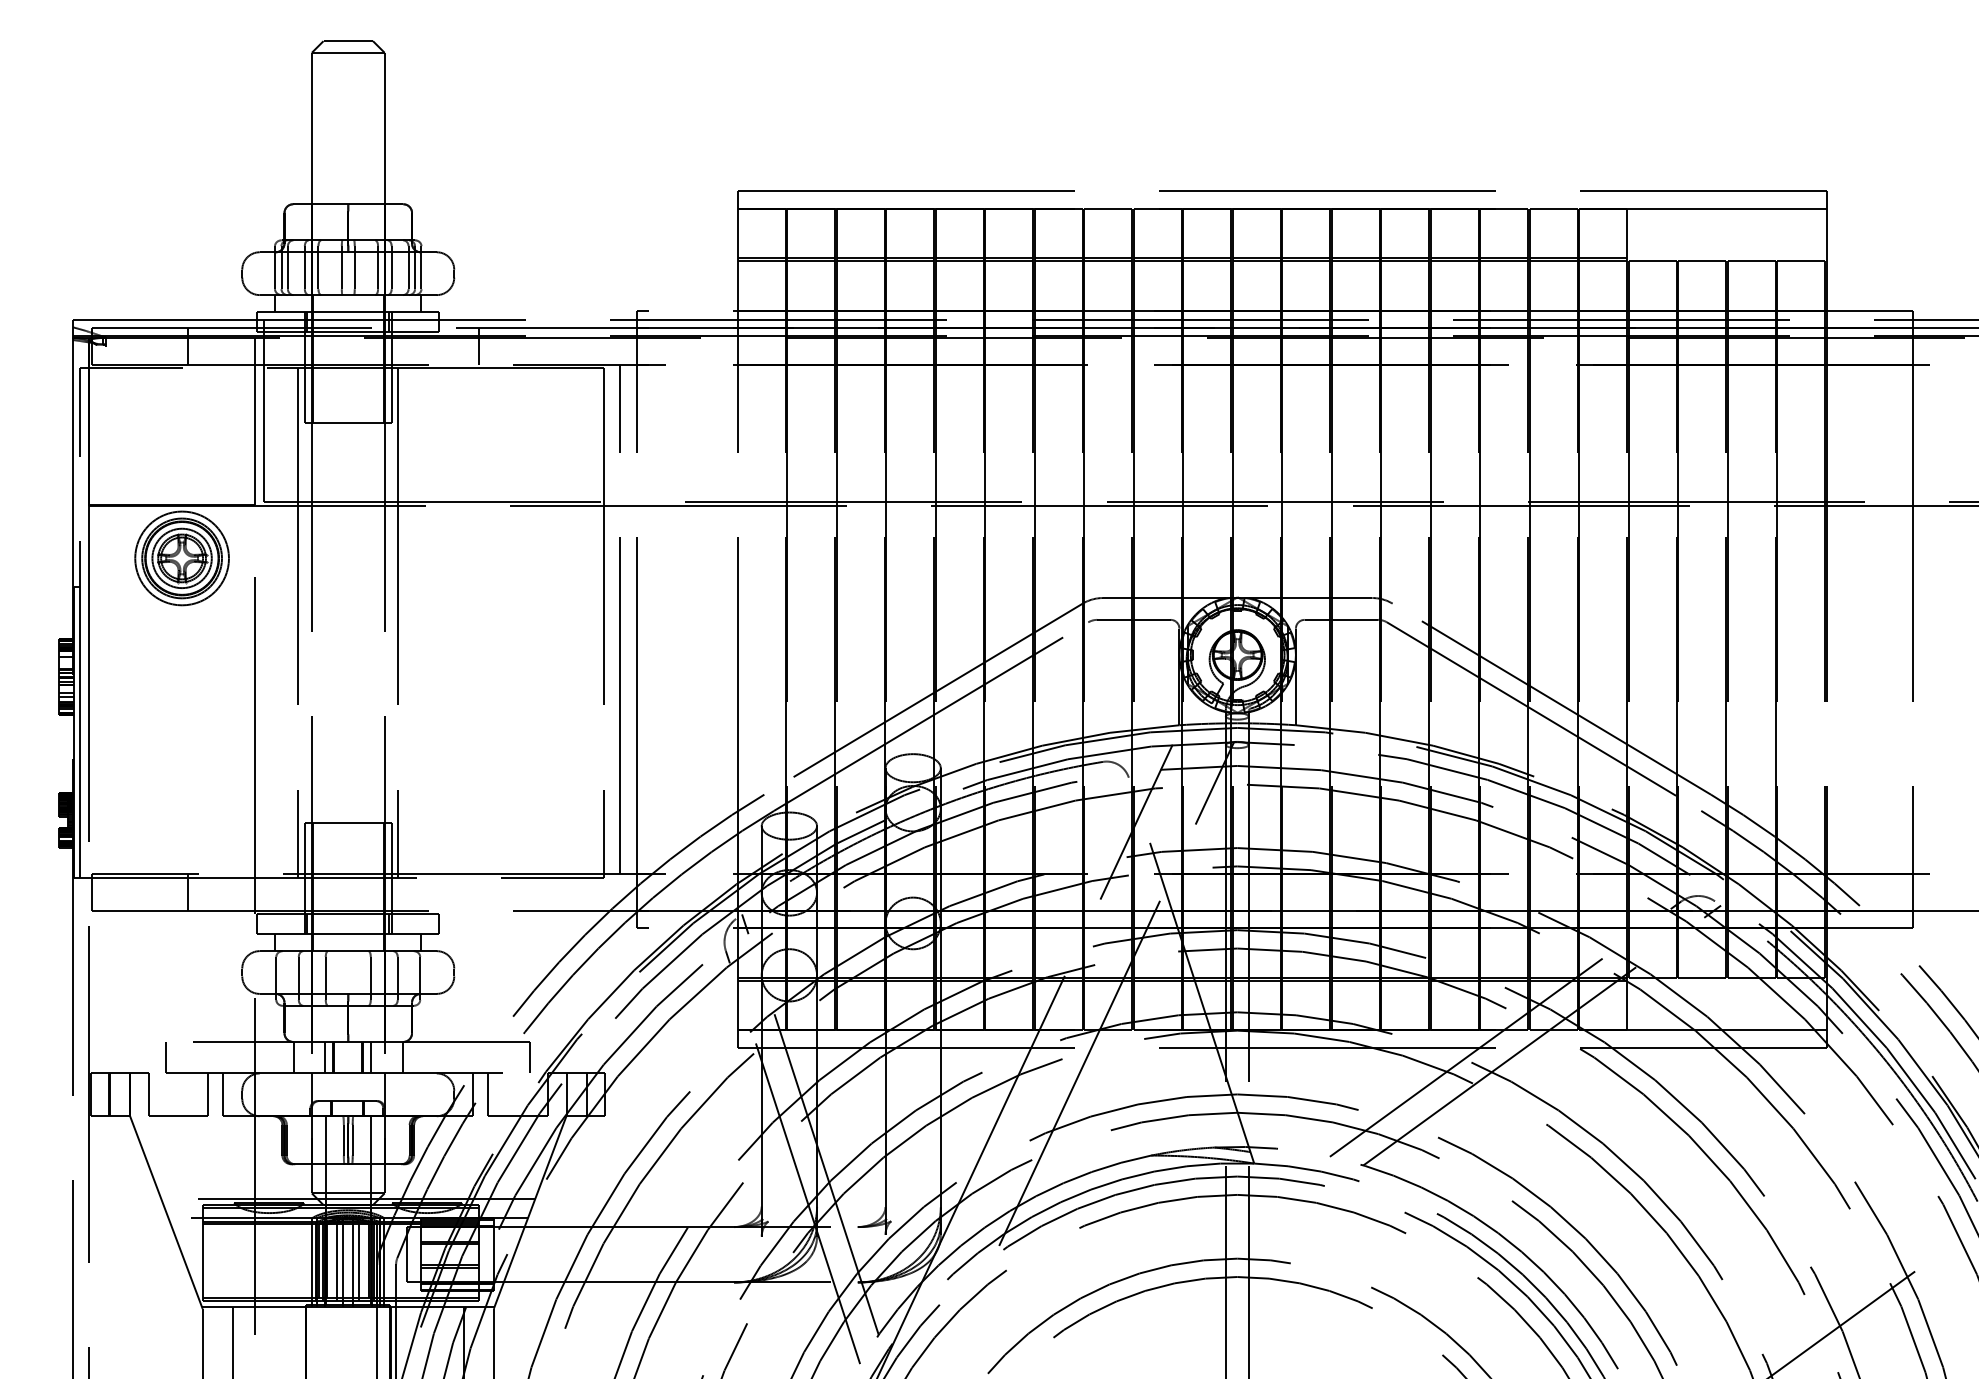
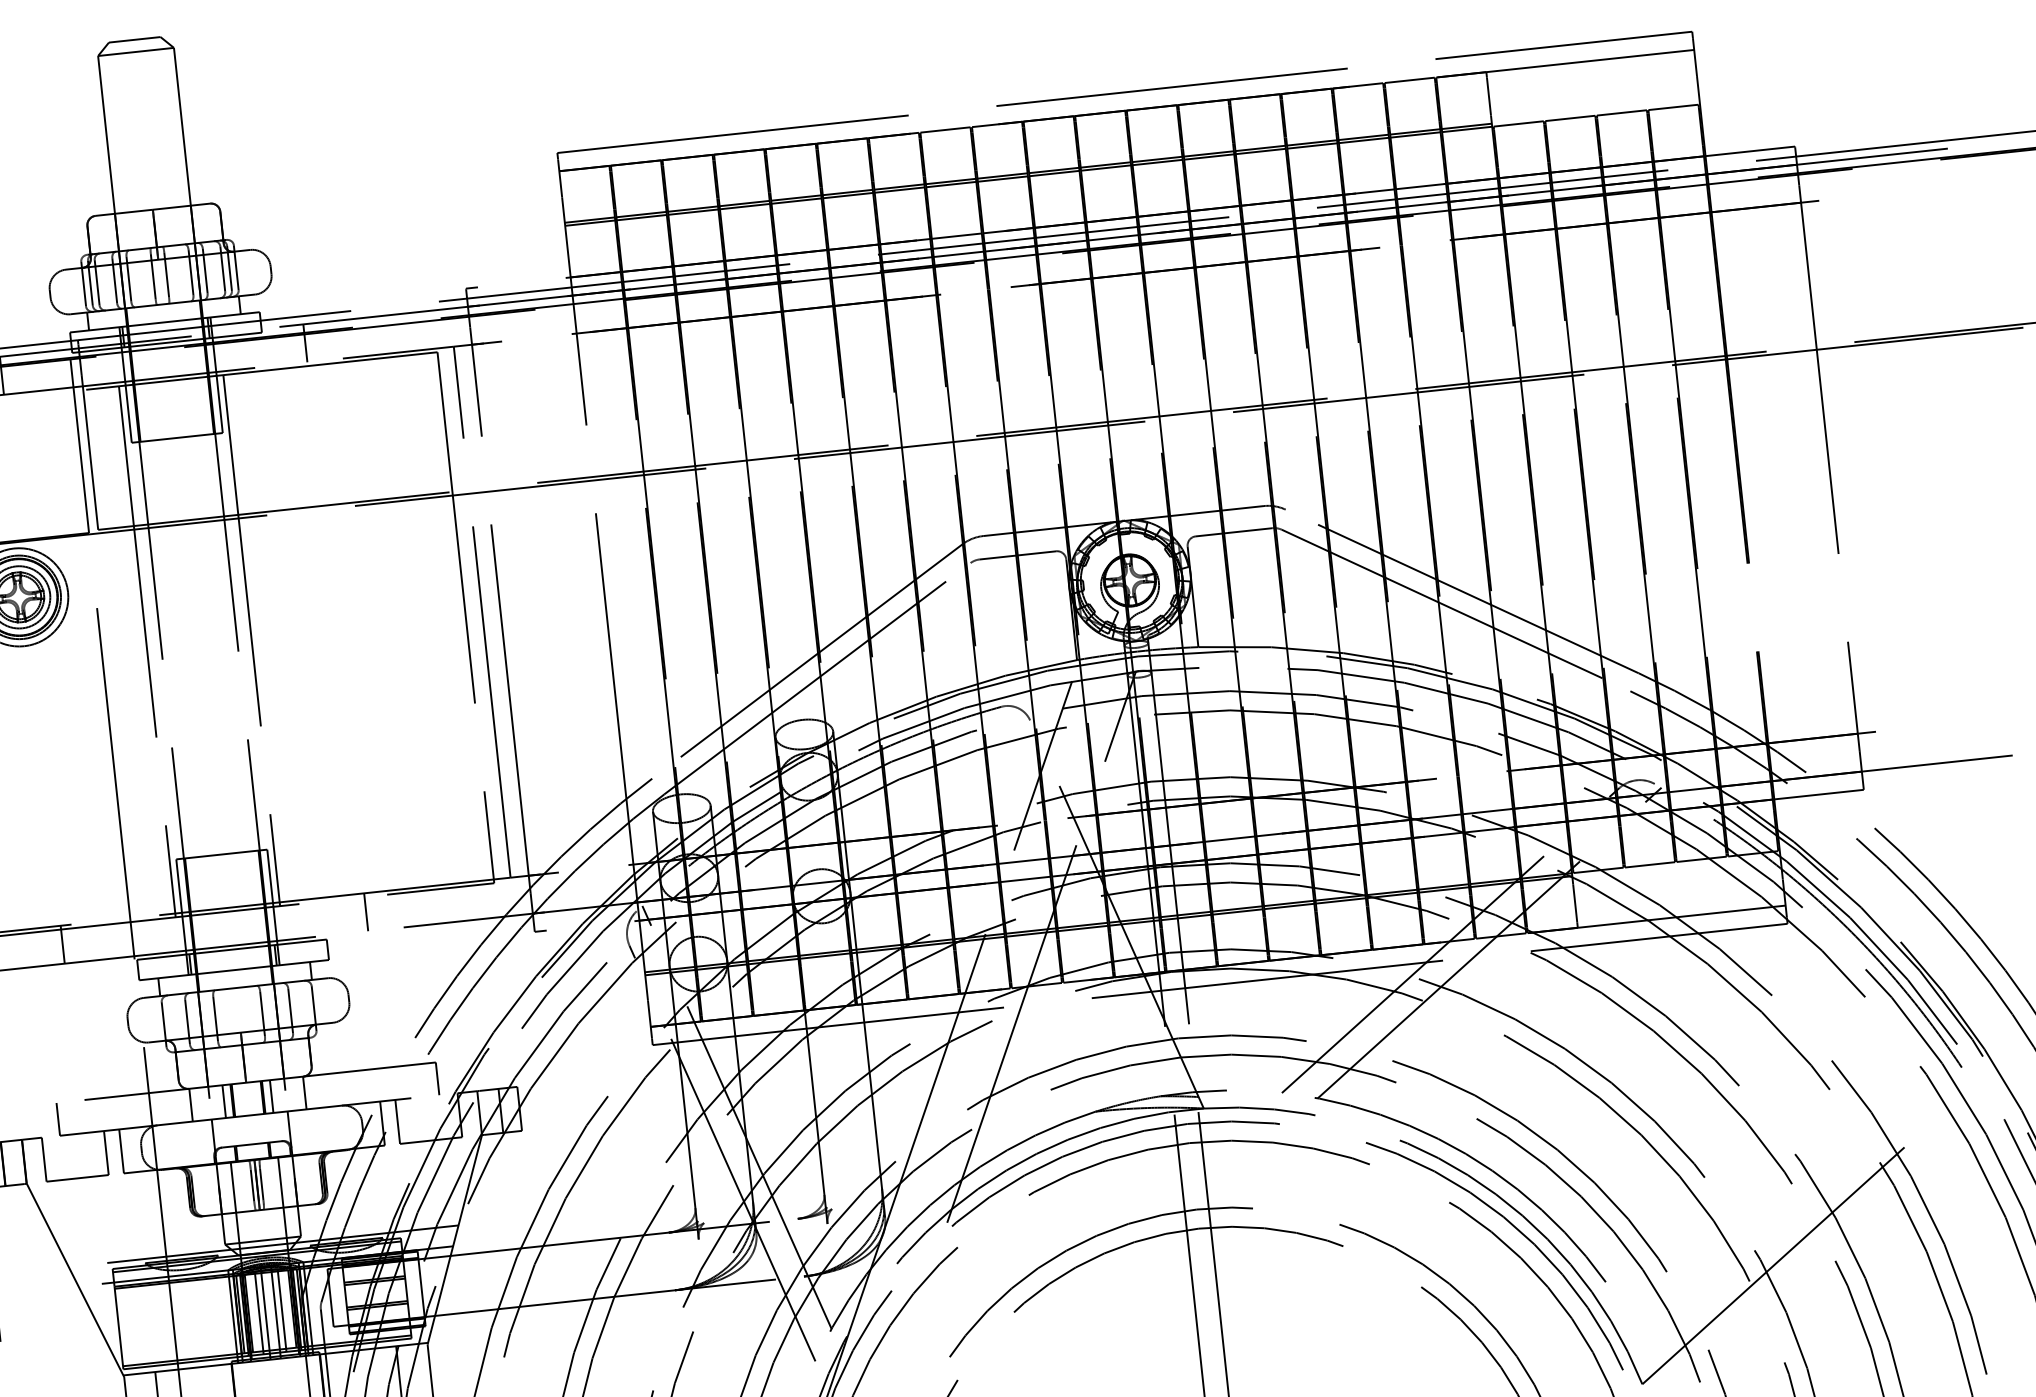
line: (479, 892) -> (366, 912), added

